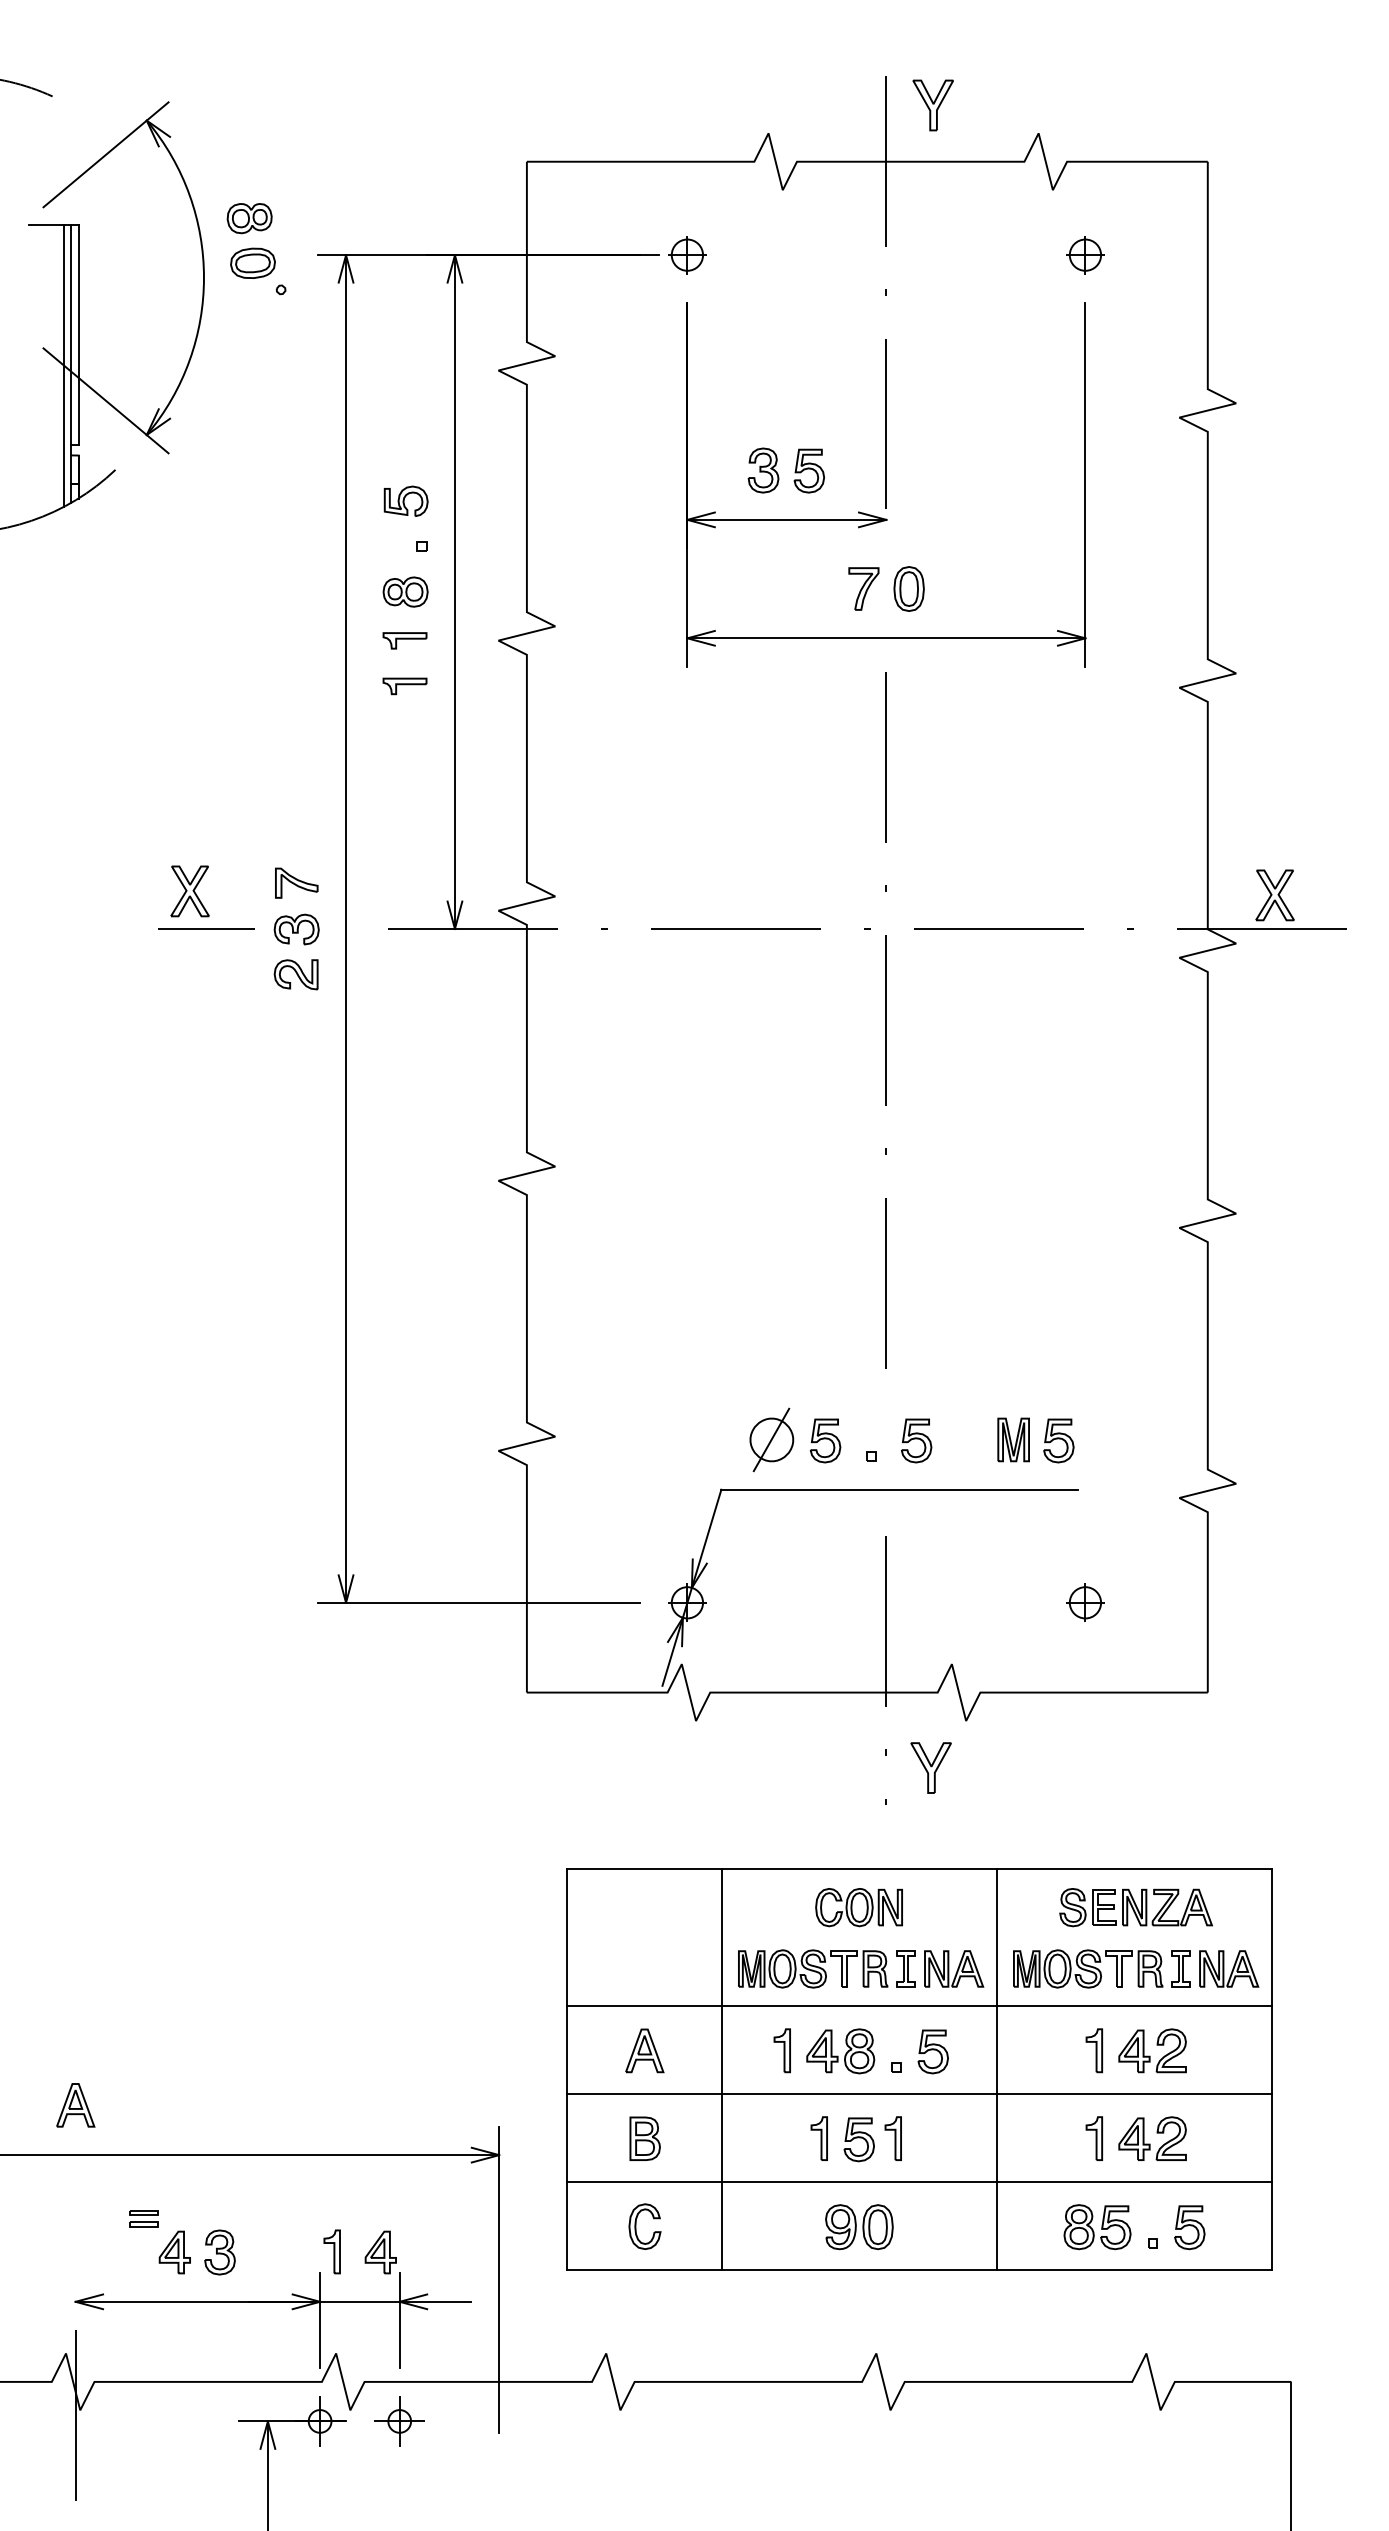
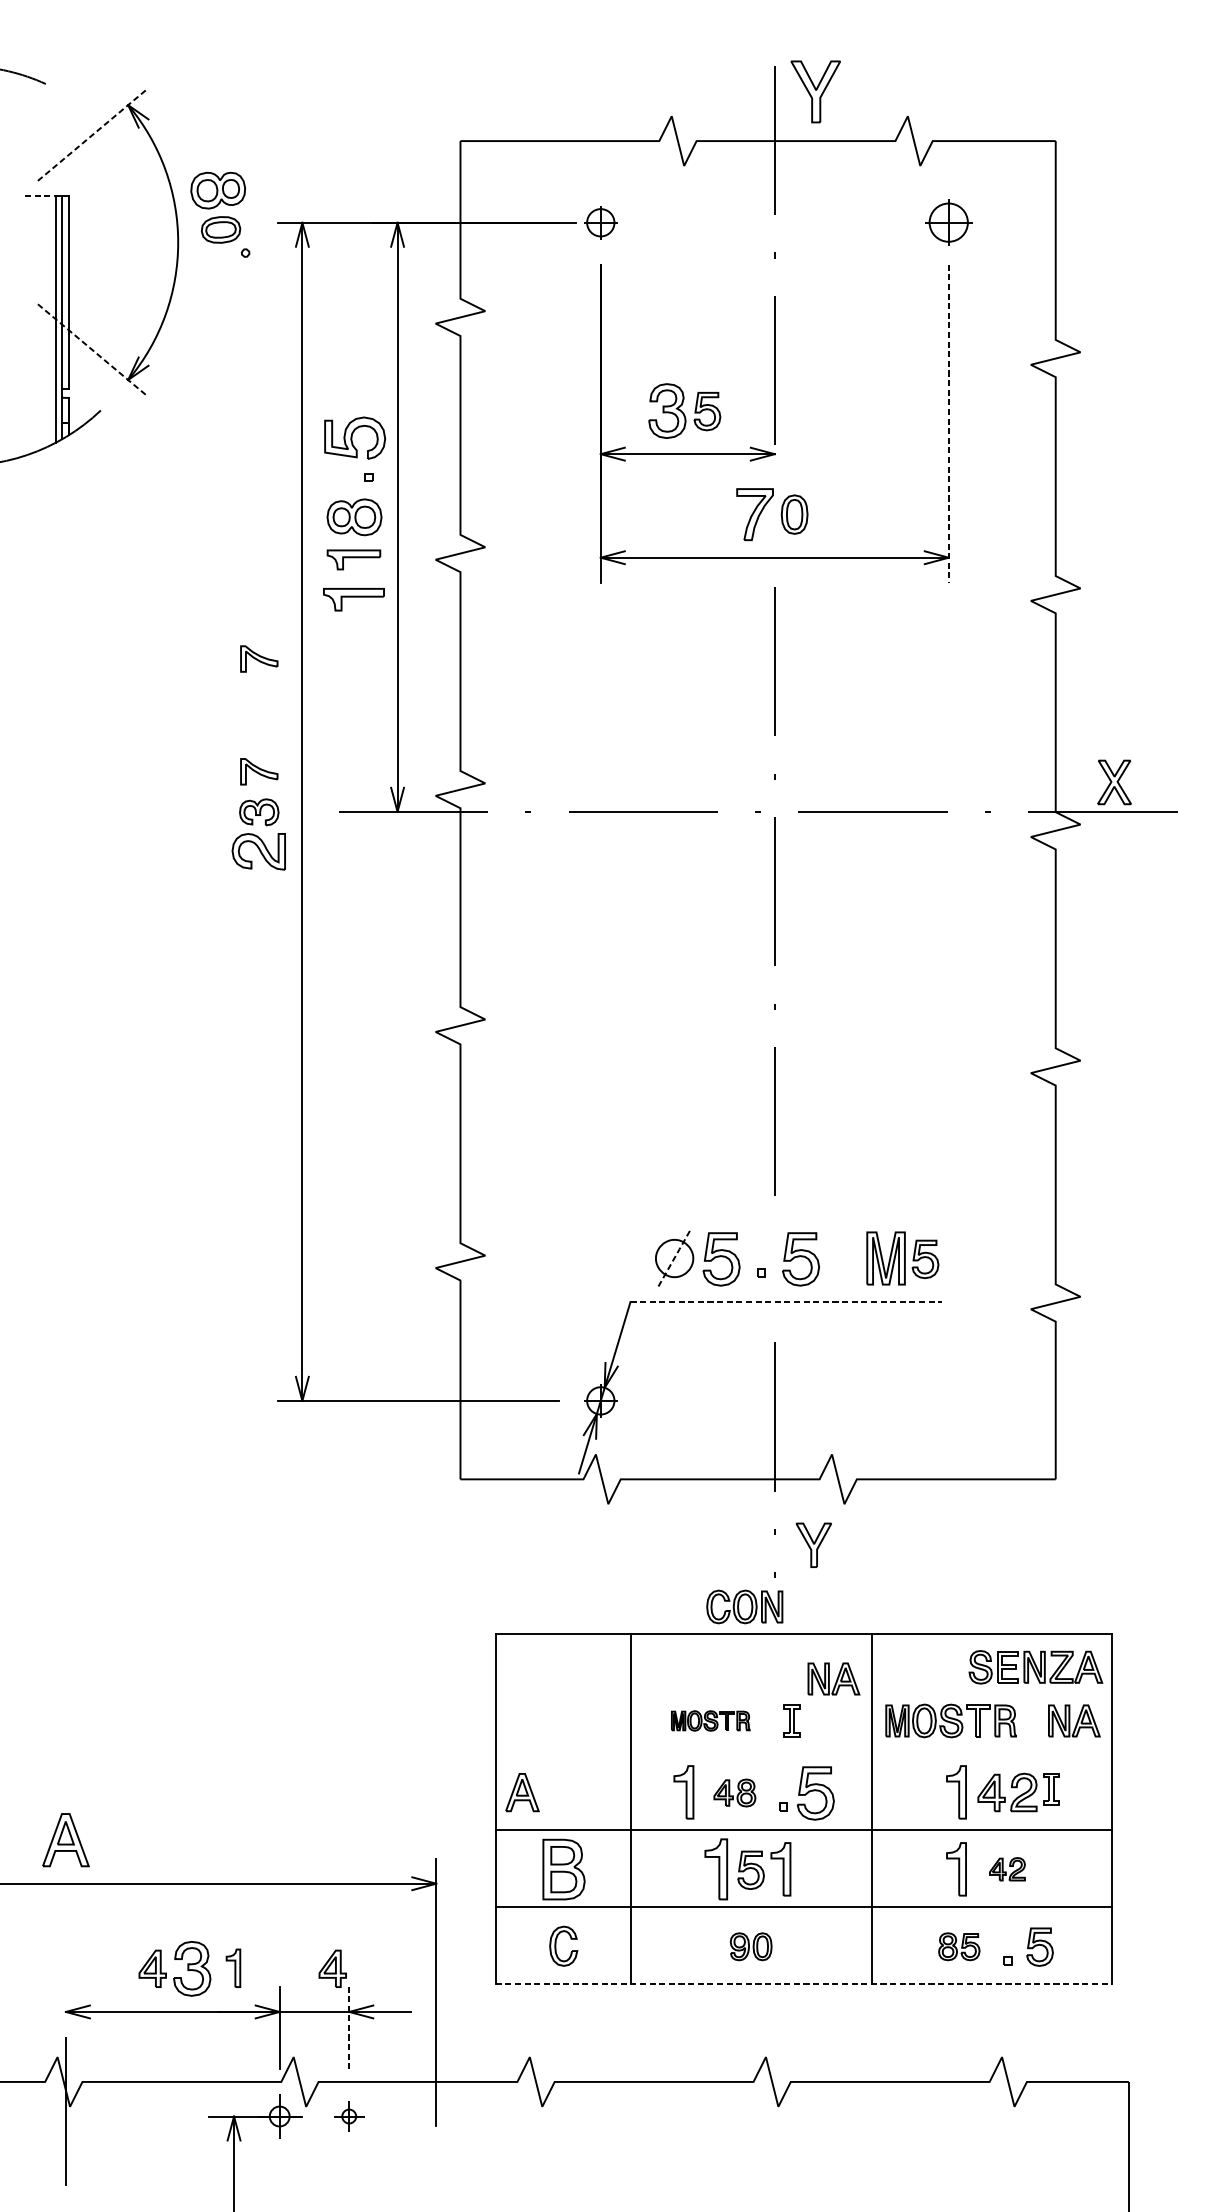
part: (932, 105) -> (815, 91), size x1.4
line: (106, 154) -> (92, 134), solid -> dashed
part: (249, 218) -> (217, 190), size x1.4
line: (46, 224) -> (40, 195), solid -> dashed
part: (1085, 255) -> (948, 223), size x1.4
line: (106, 400) -> (92, 349), solid -> dashed
part: (763, 470) -> (667, 411), size x1.4
line: (1085, 484) -> (948, 423), solid -> dashed
part: (405, 500) -> (354, 437), size x1.6
part: (863, 588) -> (754, 514), size x1.4
part: (405, 591) -> (354, 516), size x1.4
part: (404, 640) -> (353, 559), size x1.4
part: (404, 686) -> (353, 599), size x1.6
part: (296, 753) -> (259, 658), added
part: (189, 891) -> (165, 779), removed
line: (206, 929) -> (180, 812), removed
part: (295, 974) -> (258, 851), size x1.4
line: (771, 1439) -> (674, 1258), solid -> dashed
part: (1013, 1439) -> (885, 1258), size x1.4
part: (825, 1440) -> (721, 1258), size x1.4
part: (916, 1440) -> (801, 1258), size x1.4
line: (900, 1489) -> (787, 1301), solid -> dashed
part: (1085, 1602) -> (948, 1400), removed
part: (858, 1907) -> (744, 1606), moved
part: (1135, 1907) -> (1035, 1667), moved
part: (813, 1968) -> (711, 1720), size x0.6
part: (954, 1968) -> (834, 1678), moved
part: (1180, 1968) -> (1051, 1788), moved
line: (919, 2005) -> (803, 1752), removed
part: (644, 2050) -> (522, 1792), moved
part: (781, 2050) -> (683, 1792), size x1.4
part: (1094, 2050) -> (956, 1792), size x1.4
part: (840, 2051) -> (734, 1793), size x0.7
part: (932, 2051) -> (815, 1793), size x1.4
part: (75, 2105) -> (65, 1840), size x1.4
part: (644, 2138) -> (563, 1869), size x1.6
part: (818, 2138) -> (715, 1869), size x1.6
part: (892, 2138) -> (780, 1869), size x1.4
part: (1094, 2138) -> (956, 1869), size x1.4
part: (1152, 2138) -> (1007, 1869), size x0.6
part: (143, 2218) -> (125, 1939), removed
part: (859, 2227) -> (751, 1946), size x0.7
part: (1097, 2227) -> (959, 1946), size x0.7
part: (331, 2251) -> (232, 1967), moved
part: (219, 2252) -> (191, 1968), size x1.4
line: (920, 2269) -> (804, 1983), solid -> dashed
line: (399, 2319) -> (349, 2027), solid -> dashed
part: (399, 2421) -> (349, 2116), size x0.7

